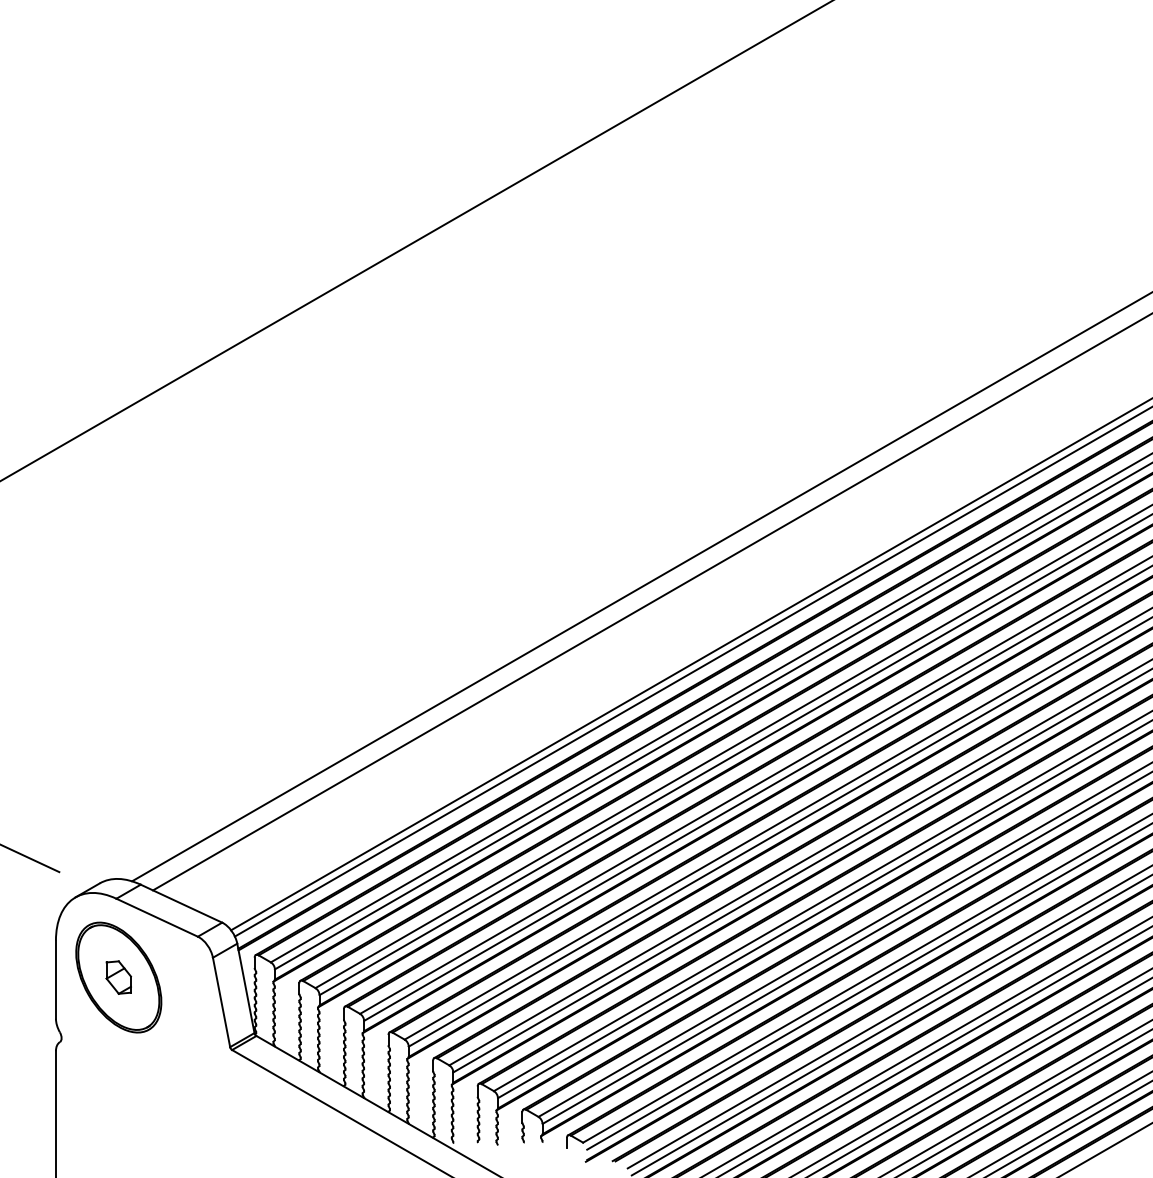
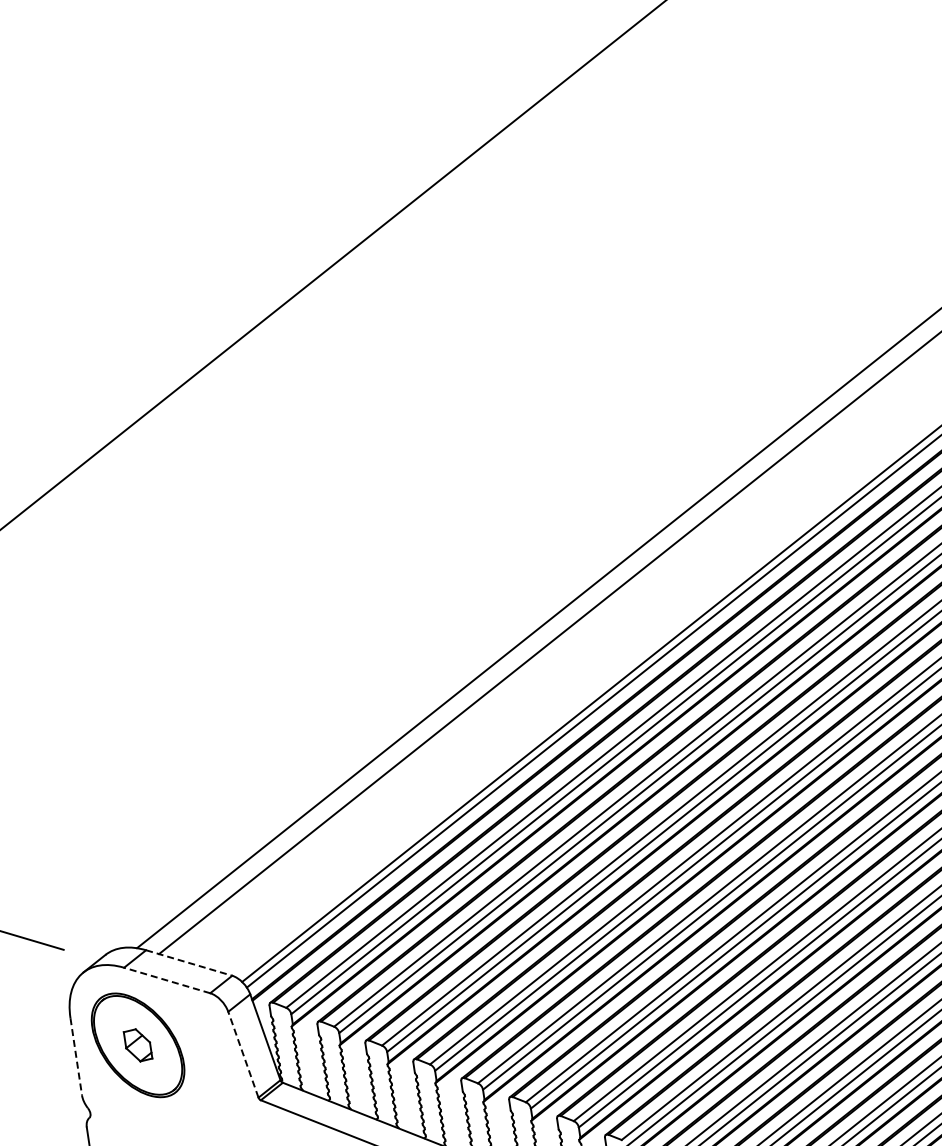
line: (181, 903) -> (189, 962), solid -> dashed
line: (157, 917) -> (167, 980), solid -> dashed
line: (55, 979) -> (75, 1056), solid -> dashed
line: (221, 1002) -> (243, 1054), solid -> dashed

